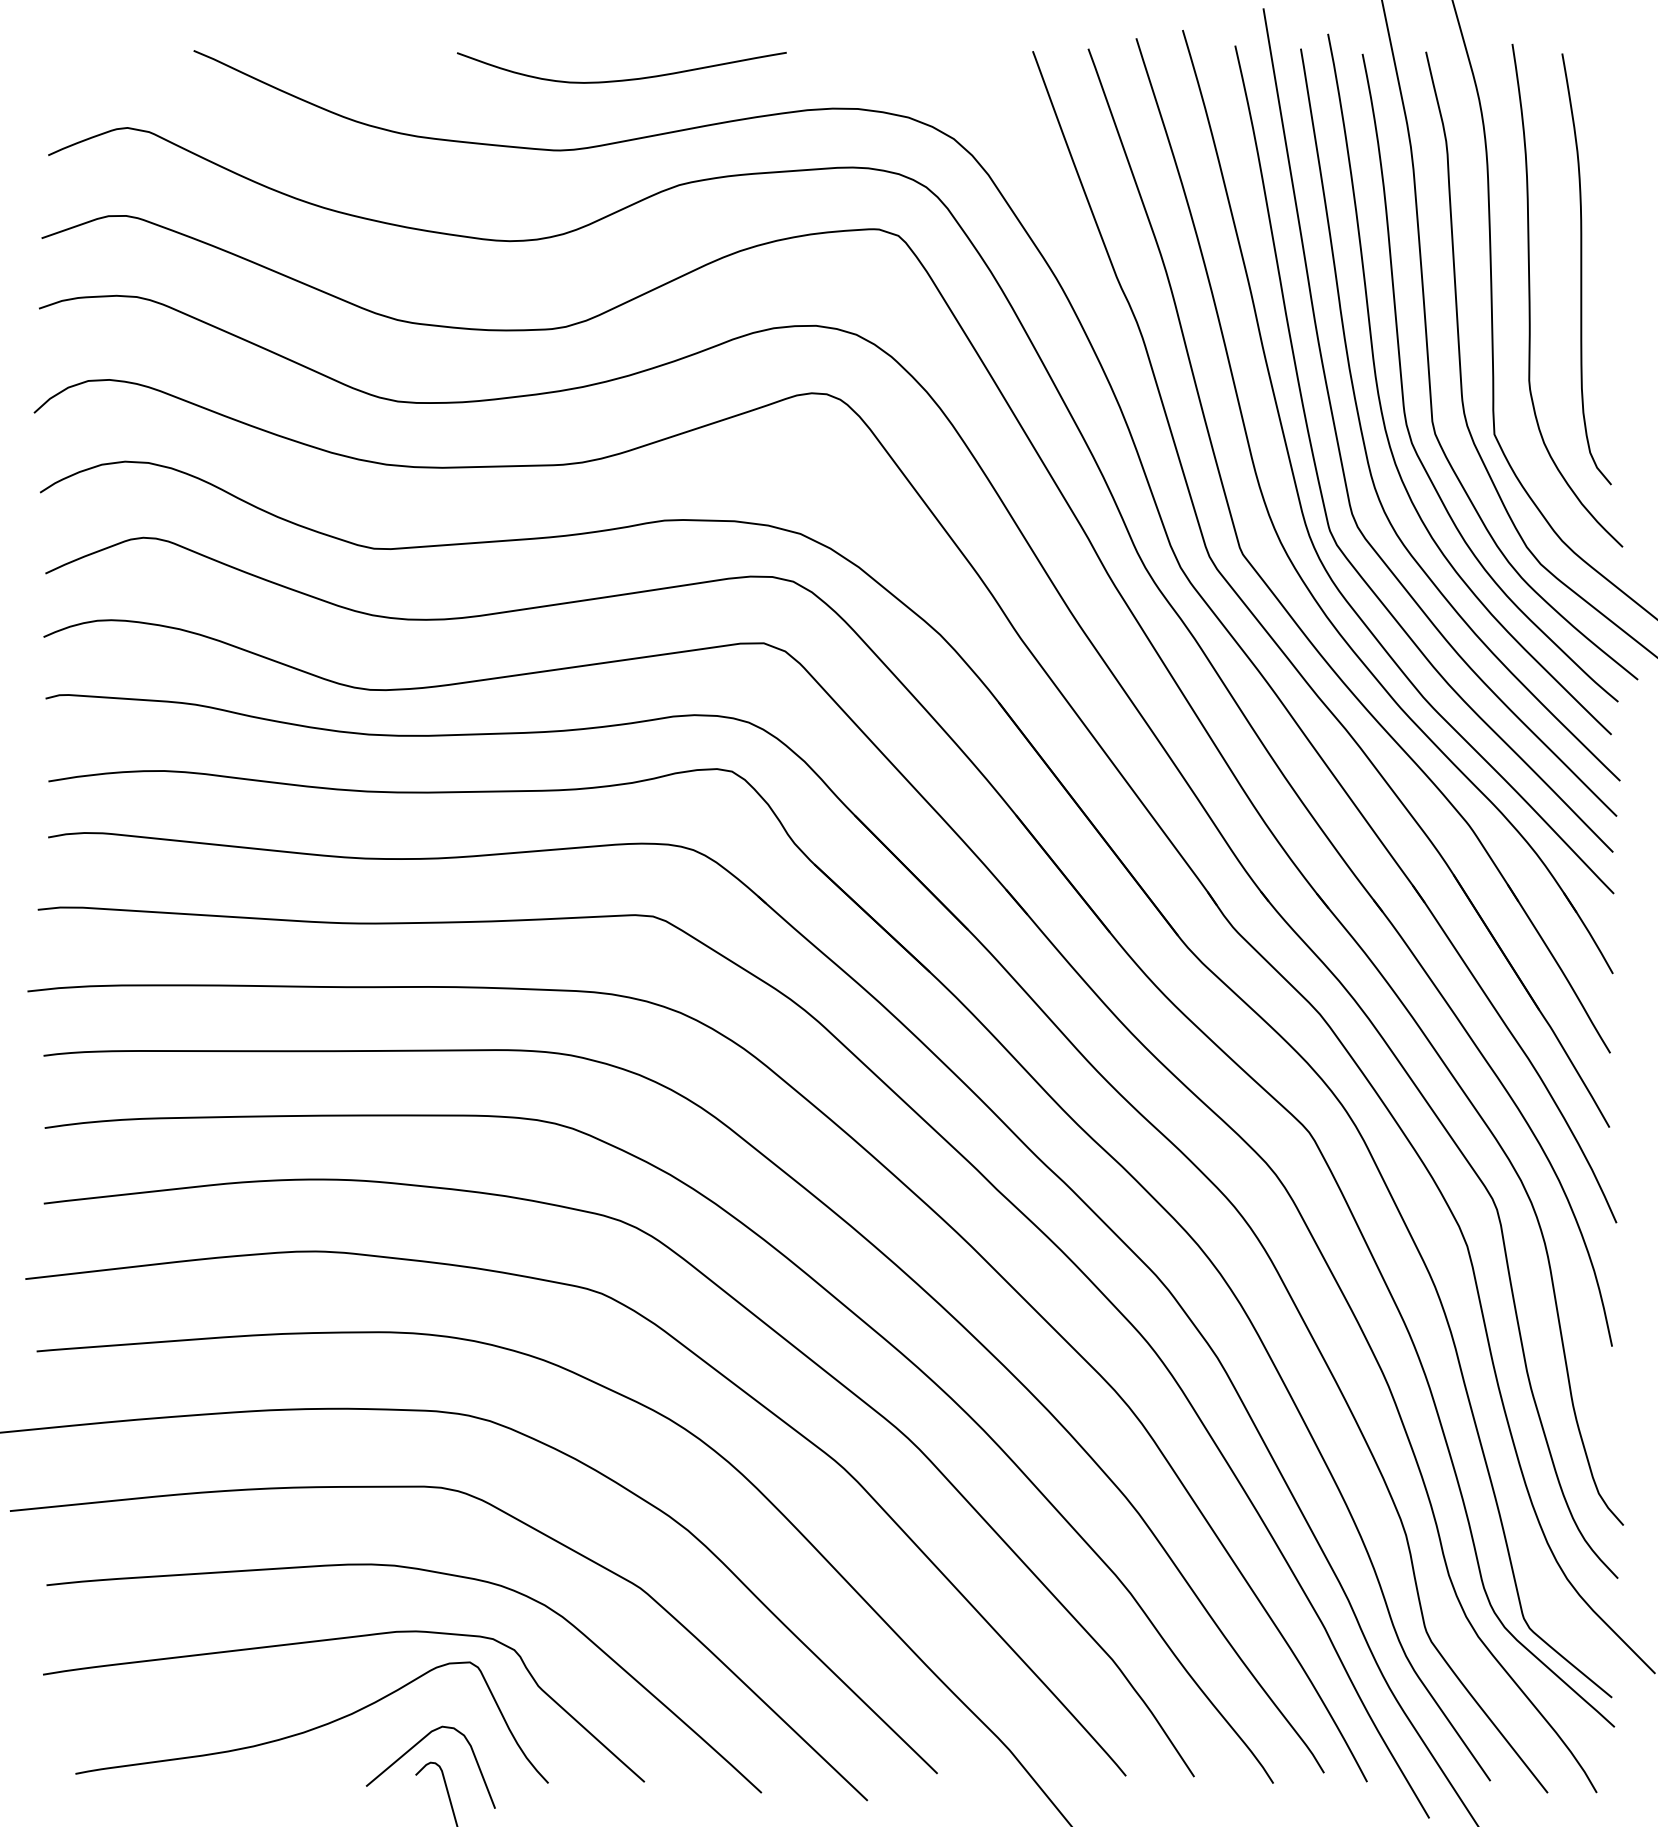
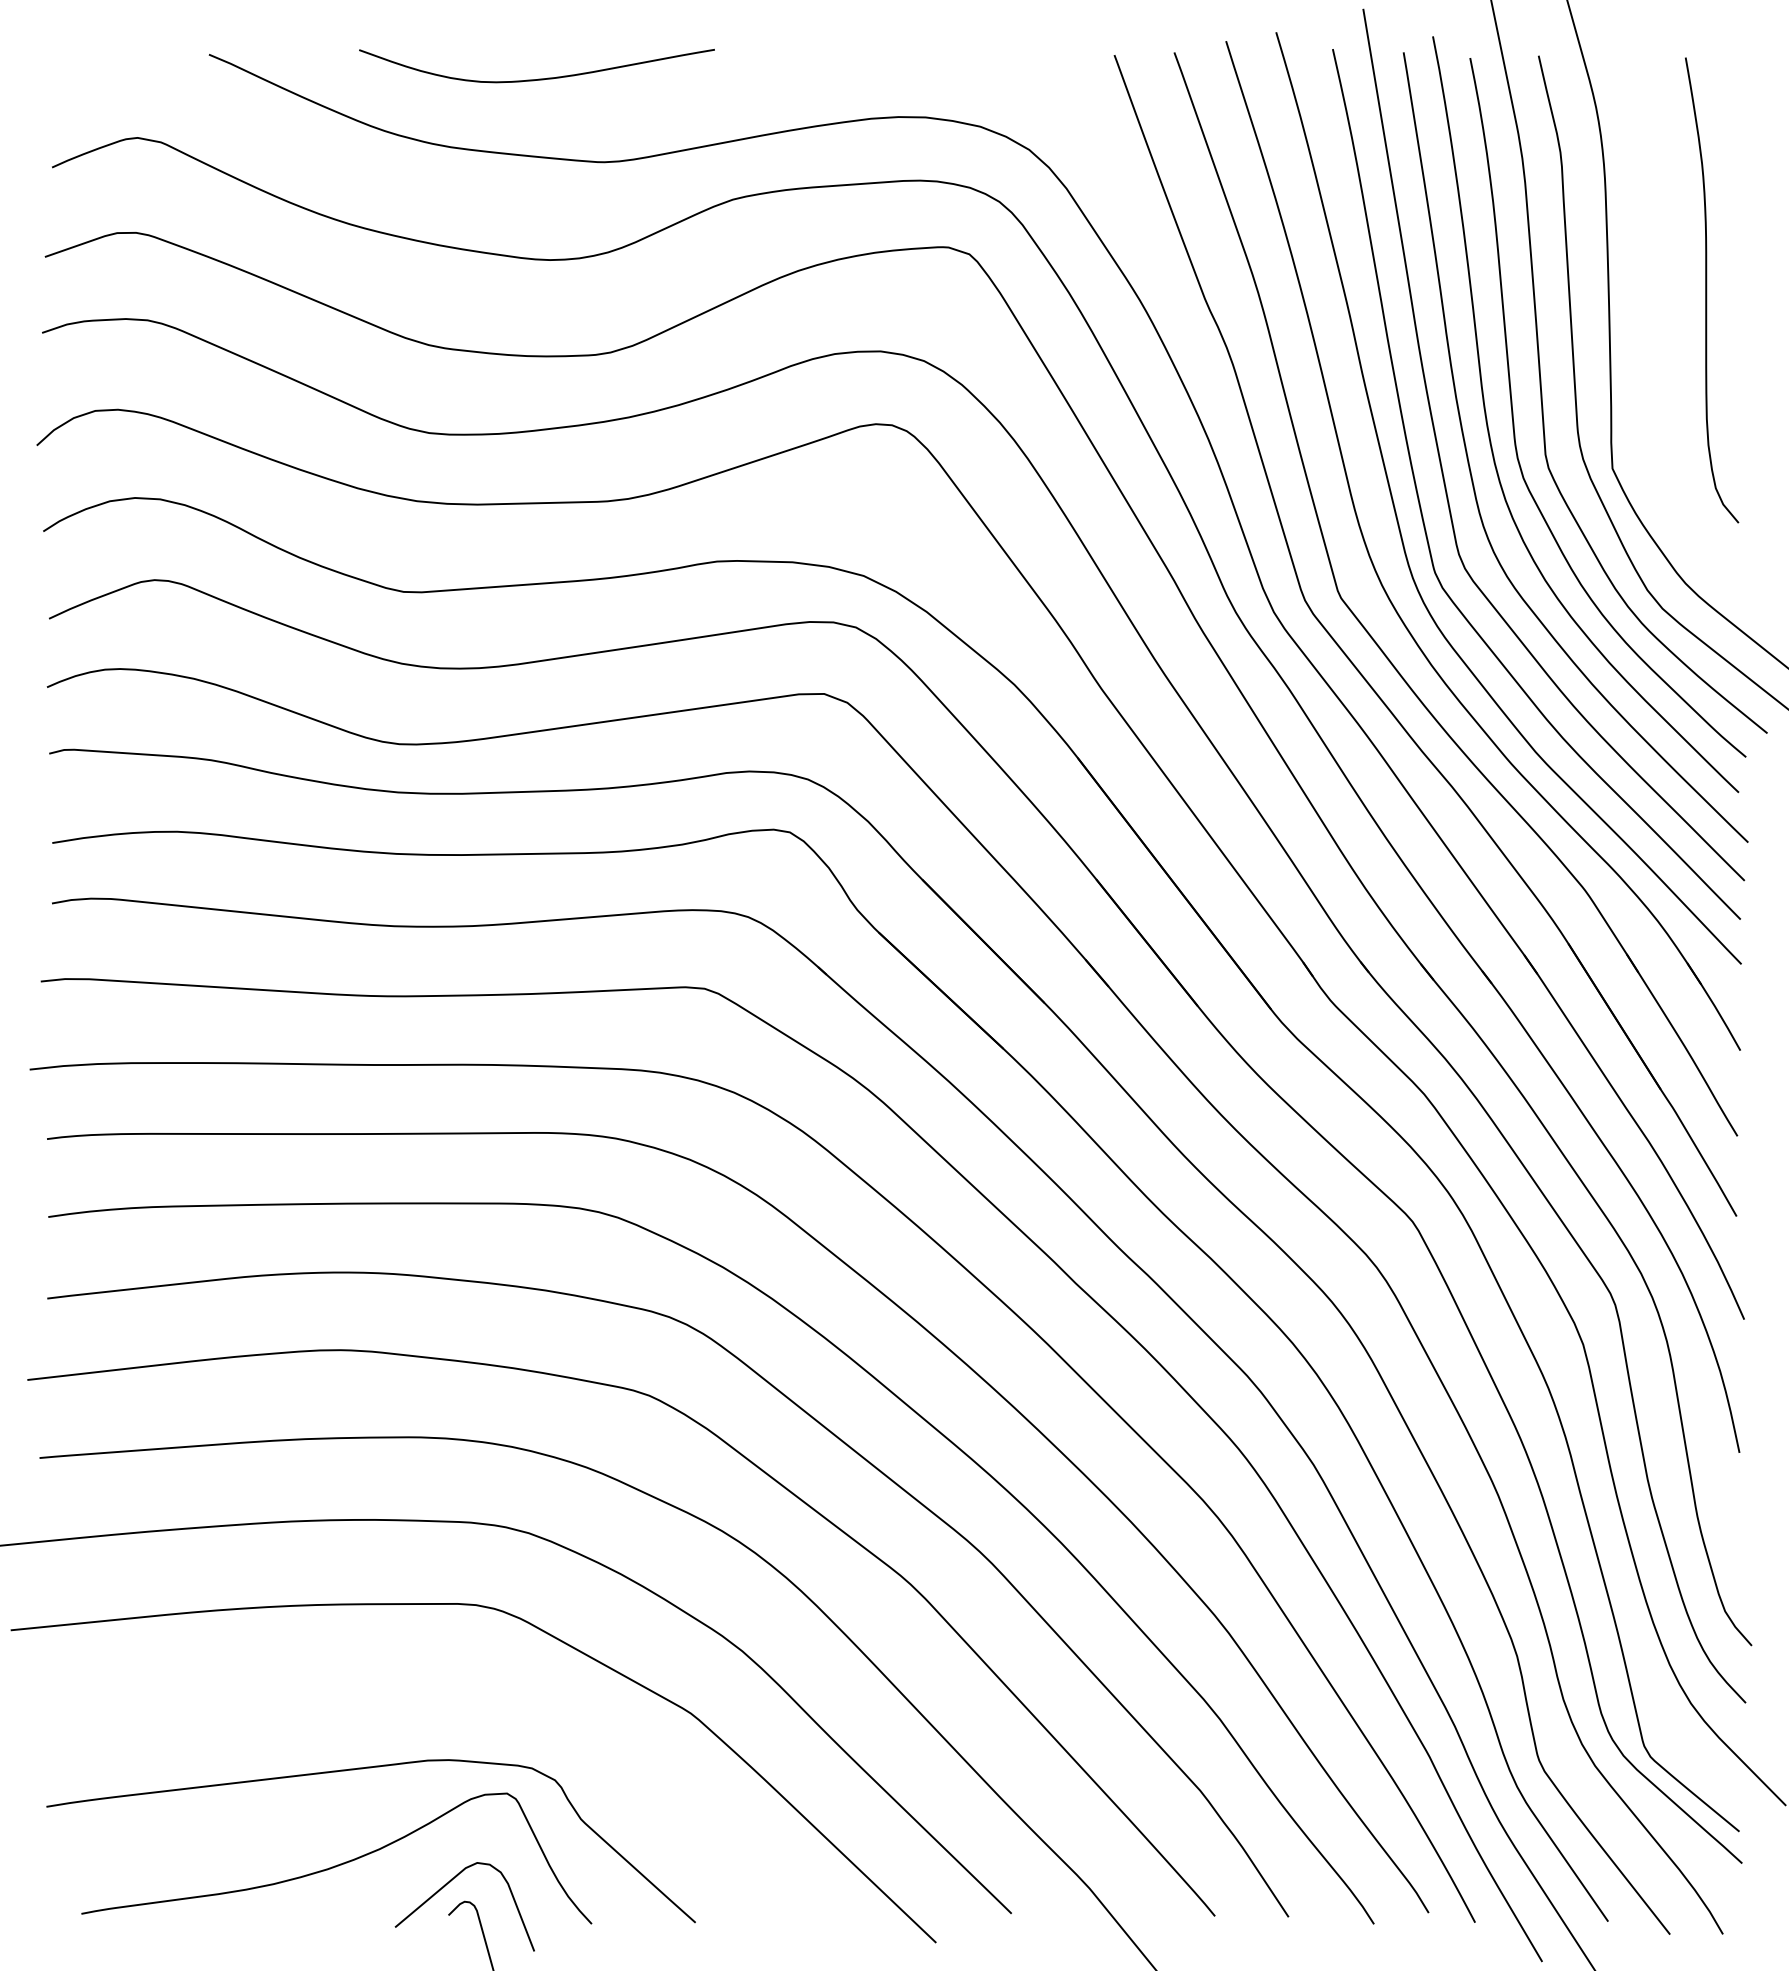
curve: (623, 79) -> (538, 78), moved
curve: (1530, 295) -> (1651, 318), removed
curve: (425, 1571) -> (459, 1695), removed

